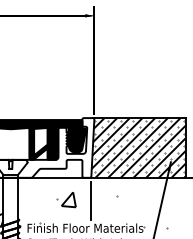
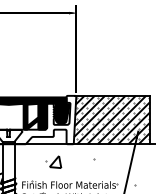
line: (91, 201) -> (73, 163), removed

